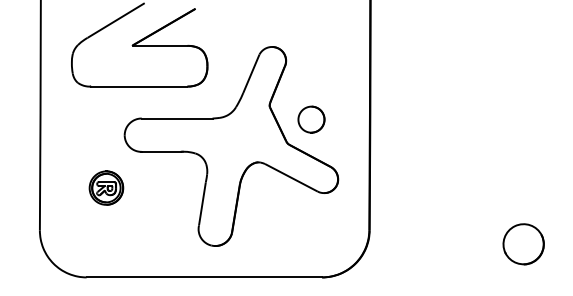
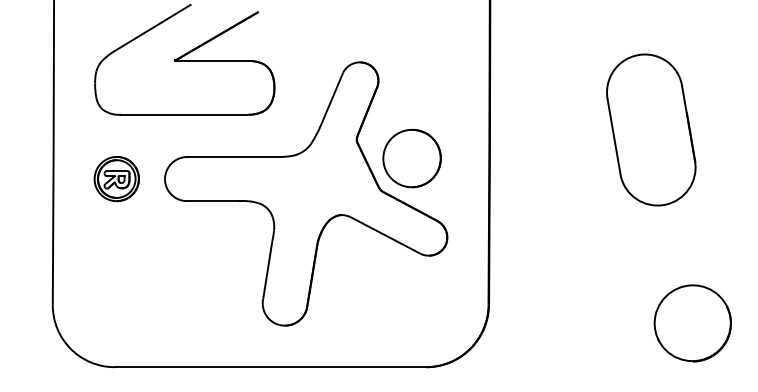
part: (492, 97) -> (651, 129), added
part: (311, 119) -> (411, 158), size x1.67
part: (106, 188) -> (116, 179), moved
part: (523, 244) -> (692, 323), size x1.43

